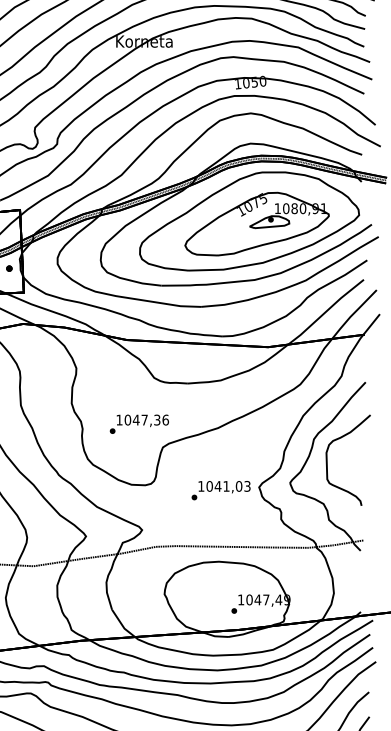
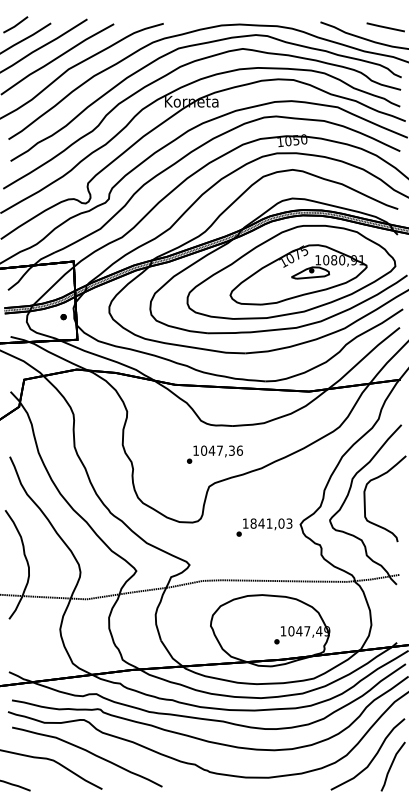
text: (138, 424) -> (214, 454), moved
text: (209, 486) -> (253, 523), 1041,03 -> 1841,03

